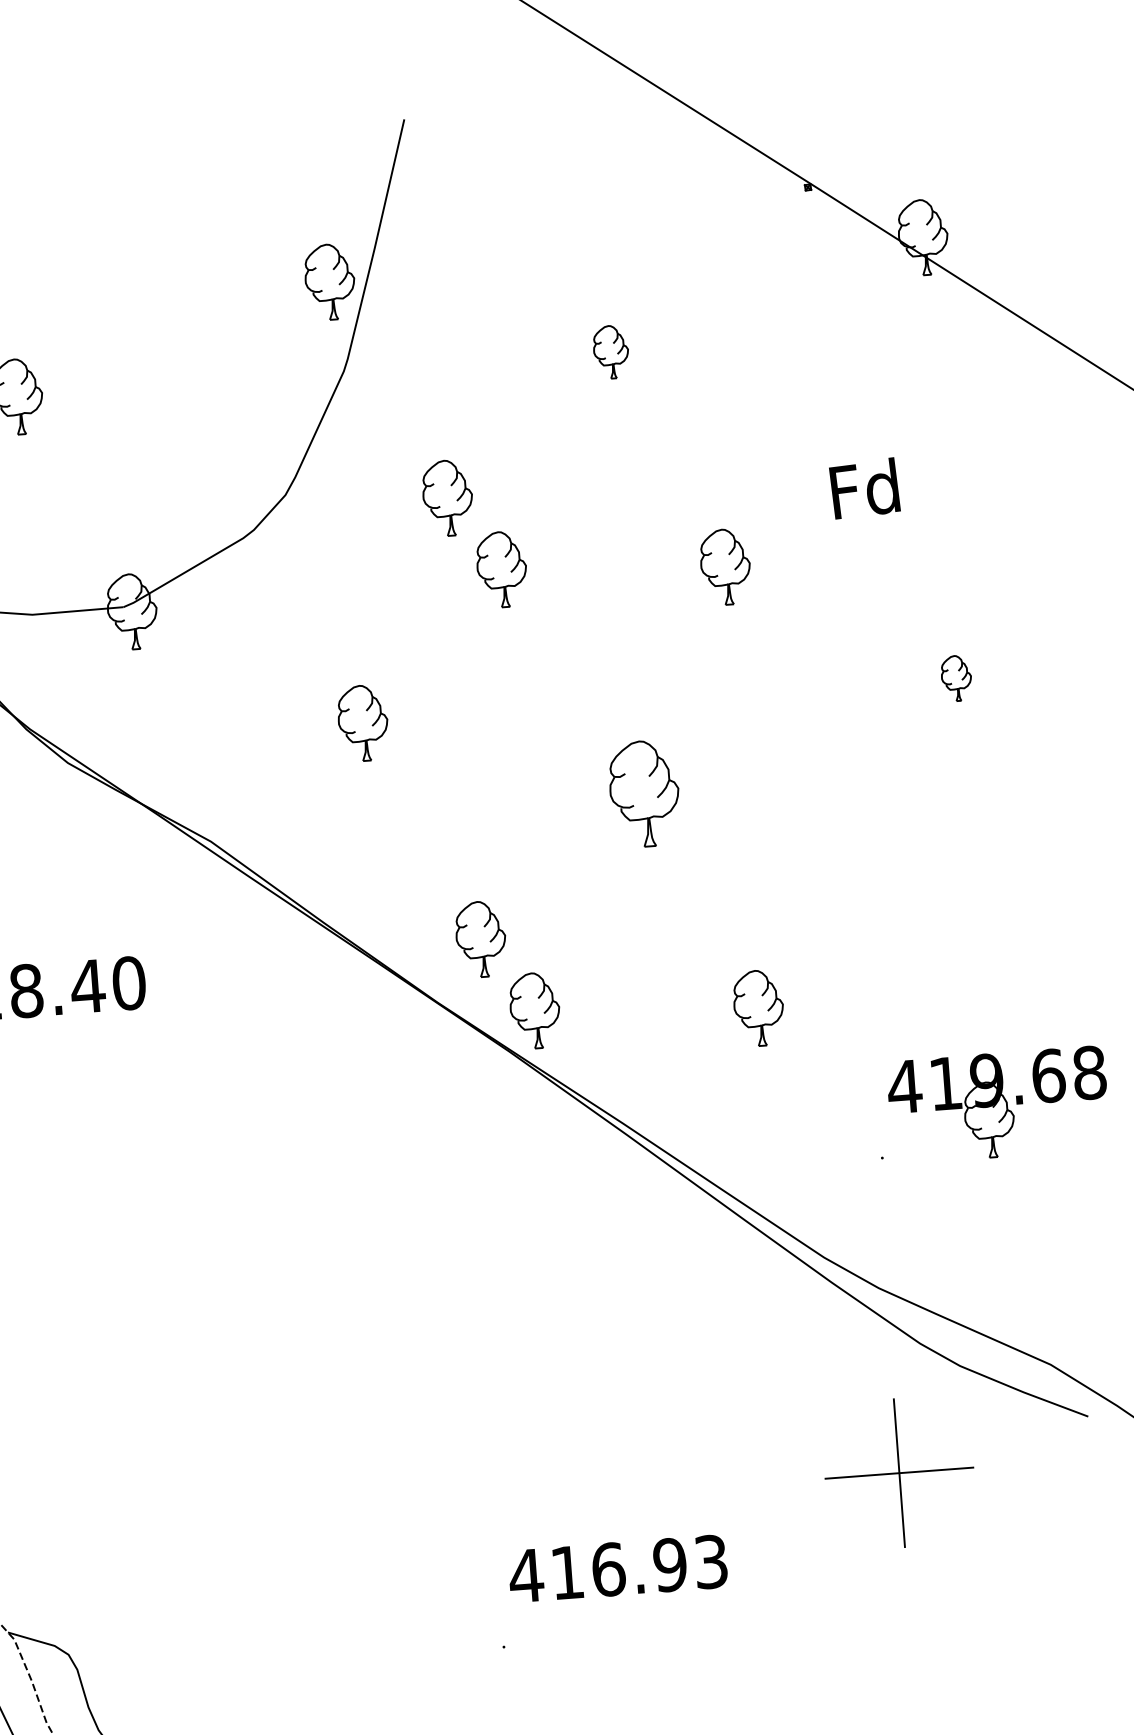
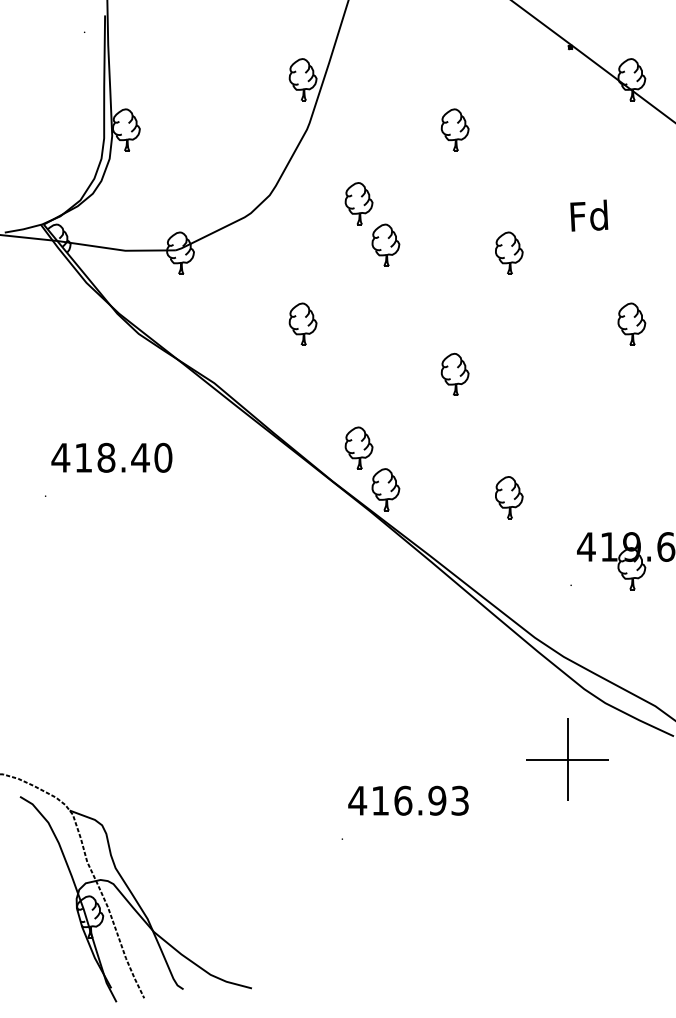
part: (609, 351) -> (454, 129), size x1.43
part: (955, 677) -> (631, 323), size x1.67
part: (643, 791) -> (454, 373), size x0.71

